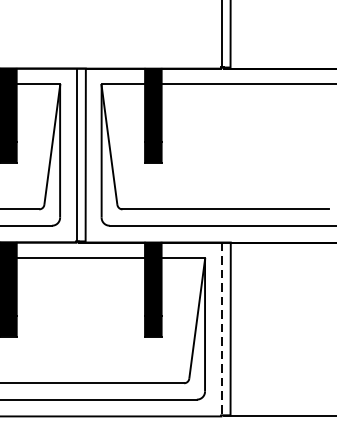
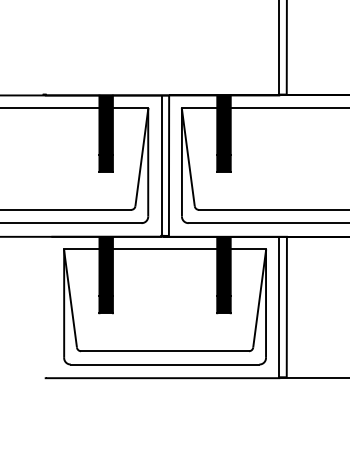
line: (221, 329) -> (279, 307), dashed -> solid

